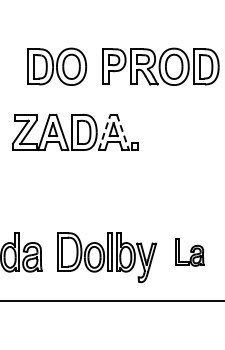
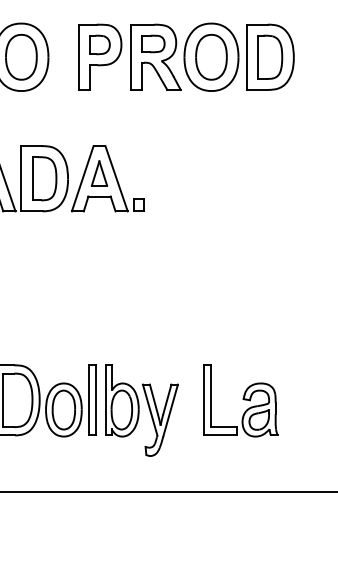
line: (104, 132) -> (82, 178), dashed -> solid
line: (122, 132) -> (115, 178), dashed -> solid
part: (189, 252) -> (239, 401), size x1.43

